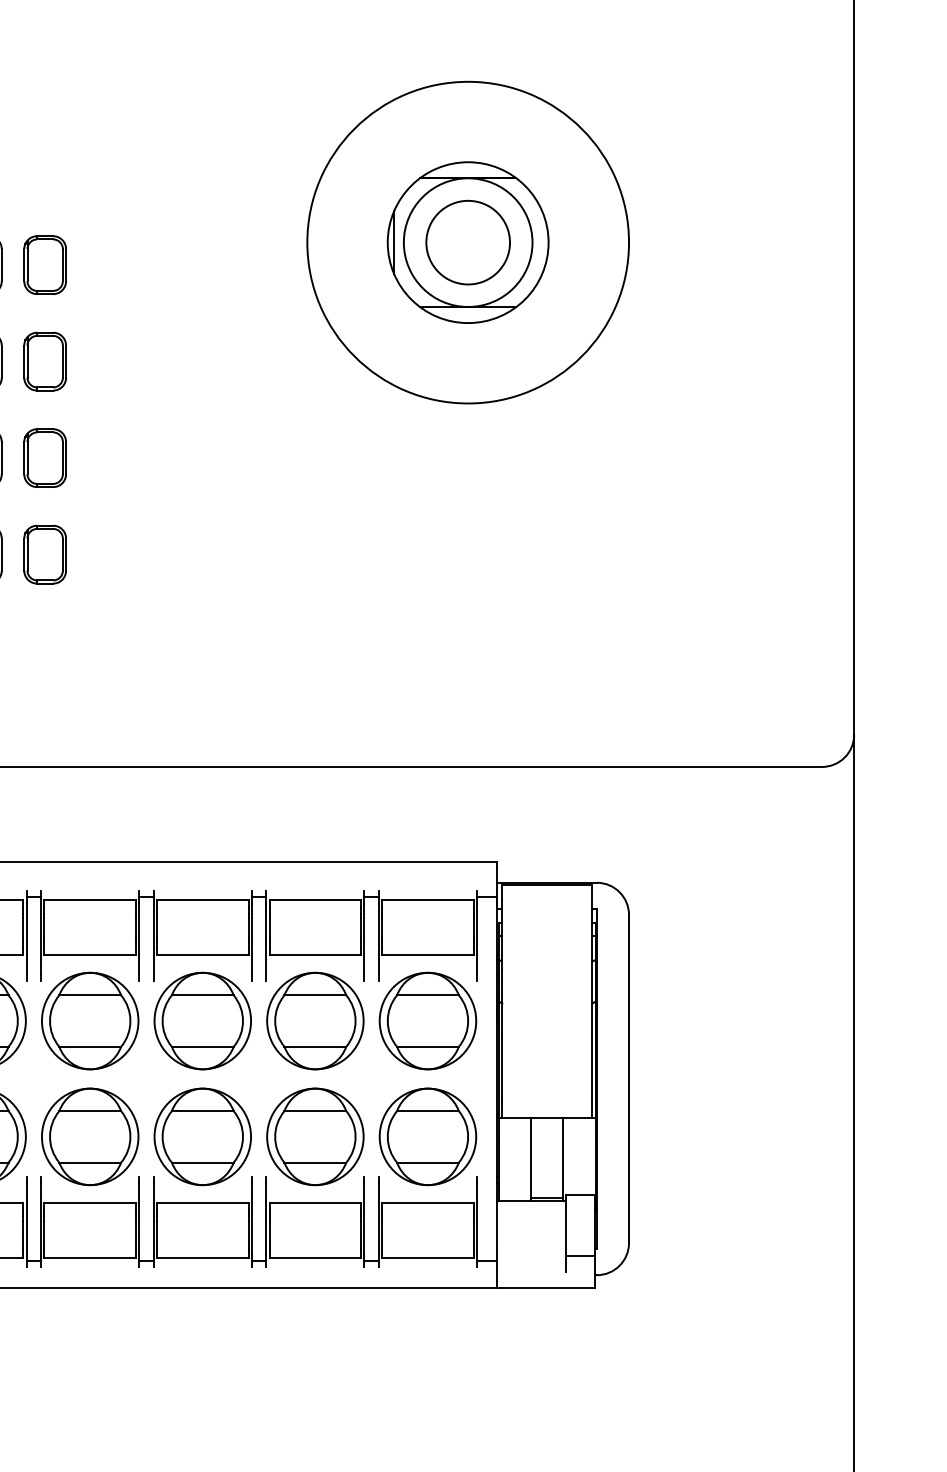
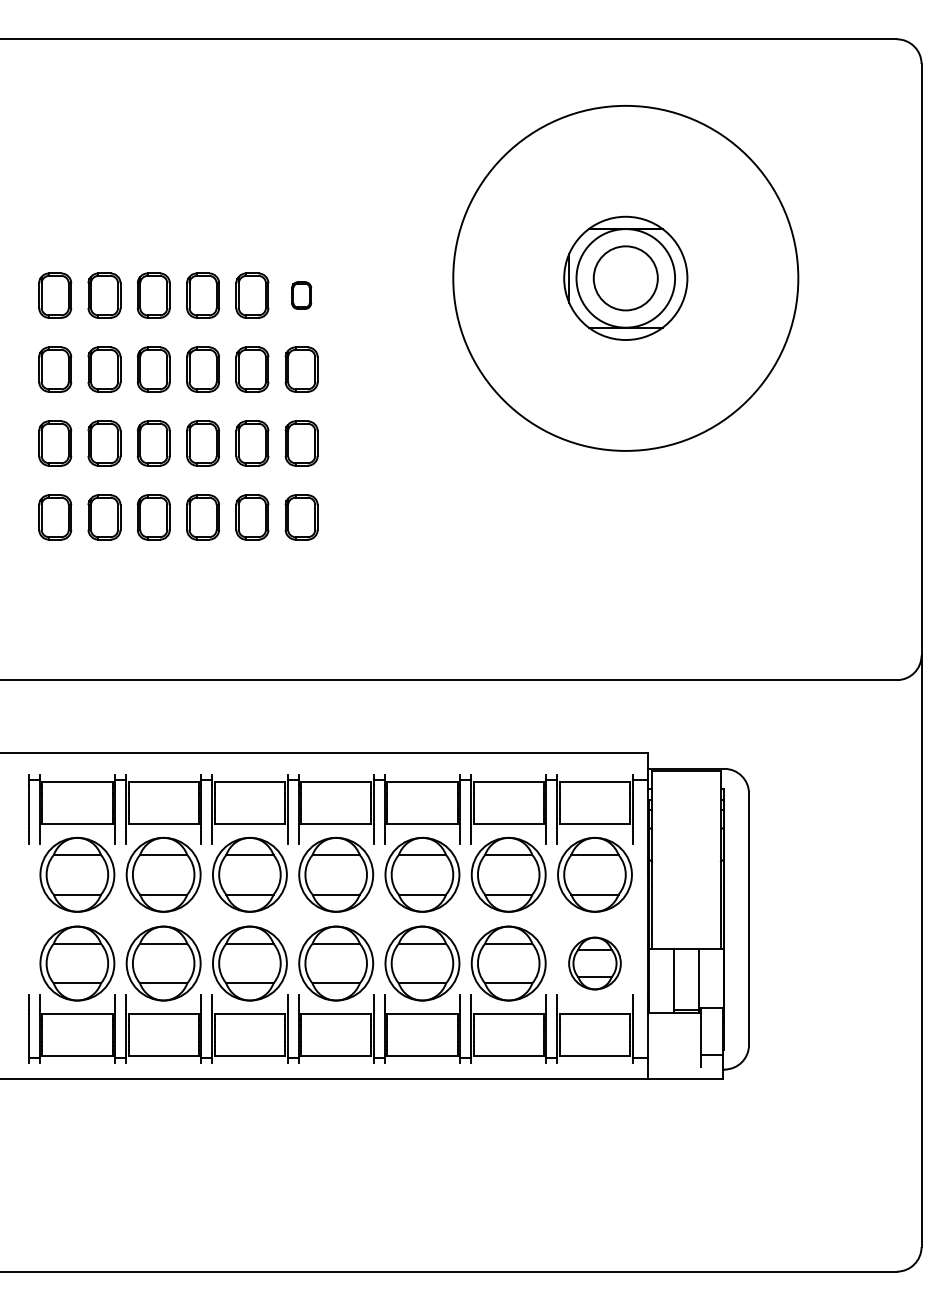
circle: (467, 242) -> (625, 278), size x1.4
part: (44, 264) -> (301, 295), size x0.6
part: (427, 1136) -> (594, 963), size x0.7

